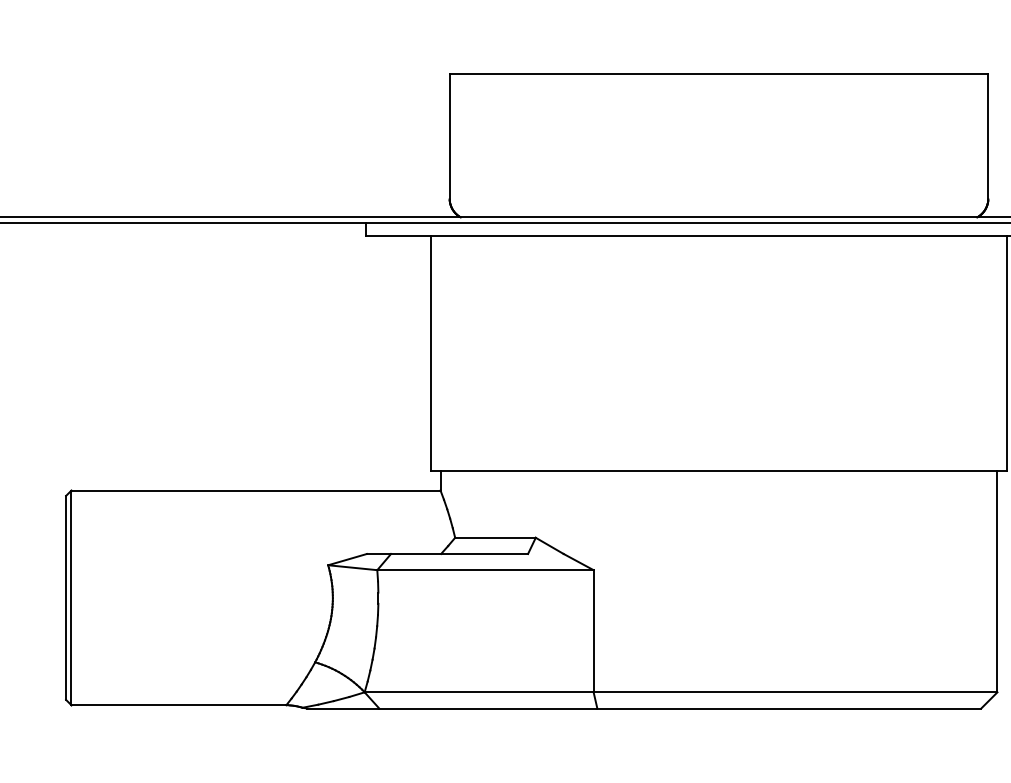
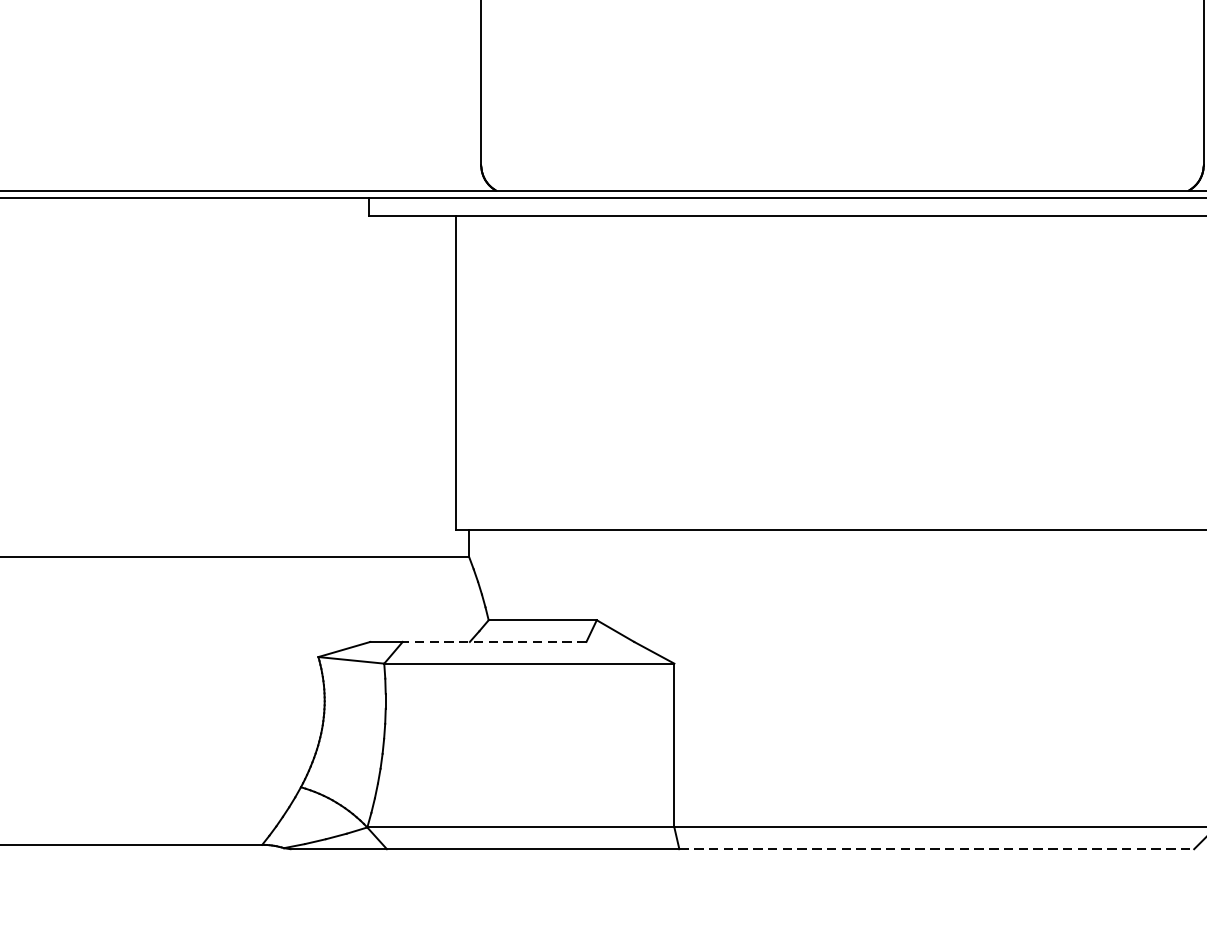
line: (459, 553) -> (494, 641), solid -> dashed
line: (789, 708) -> (937, 849), solid -> dashed

